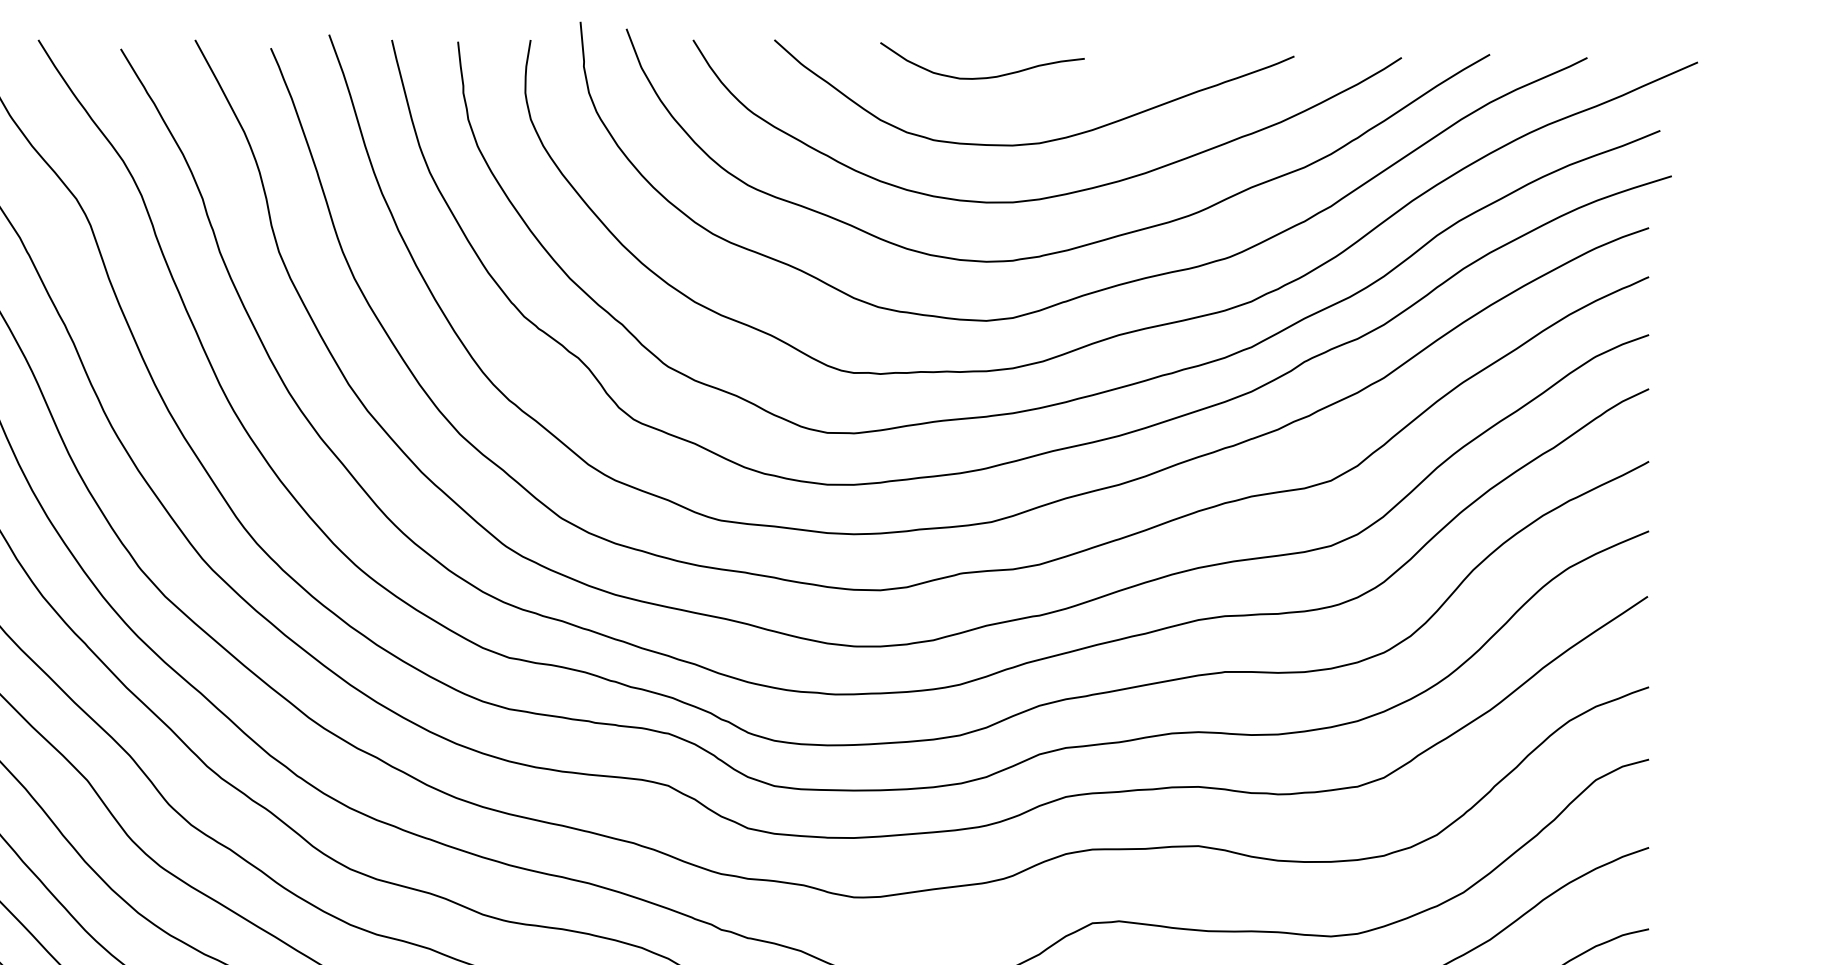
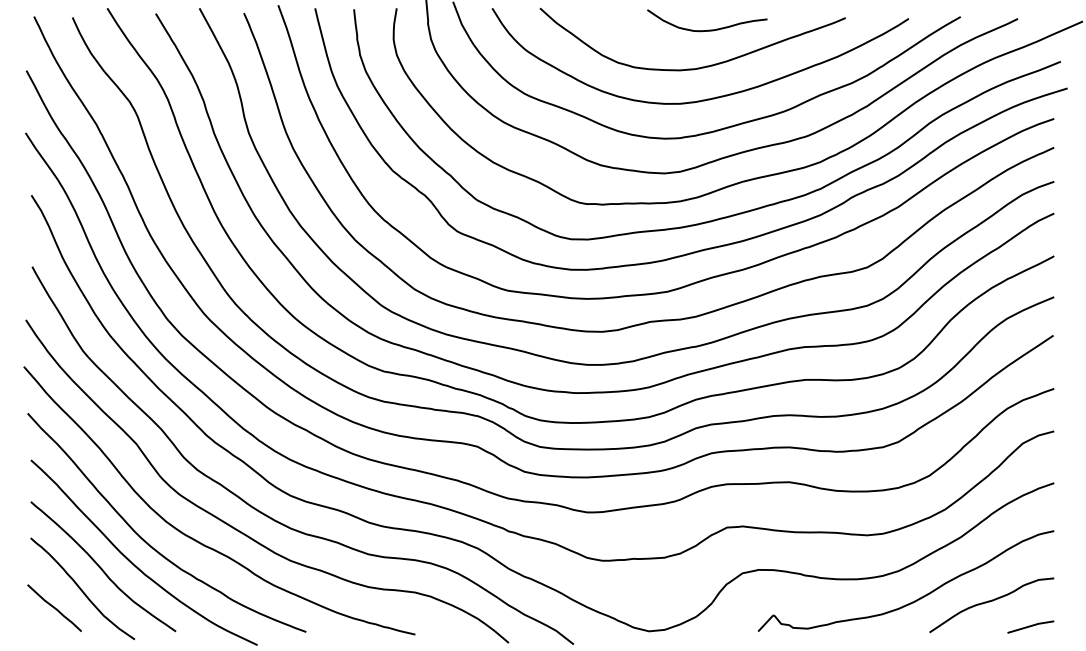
curve: (984, 76) -> (708, 29), moved

